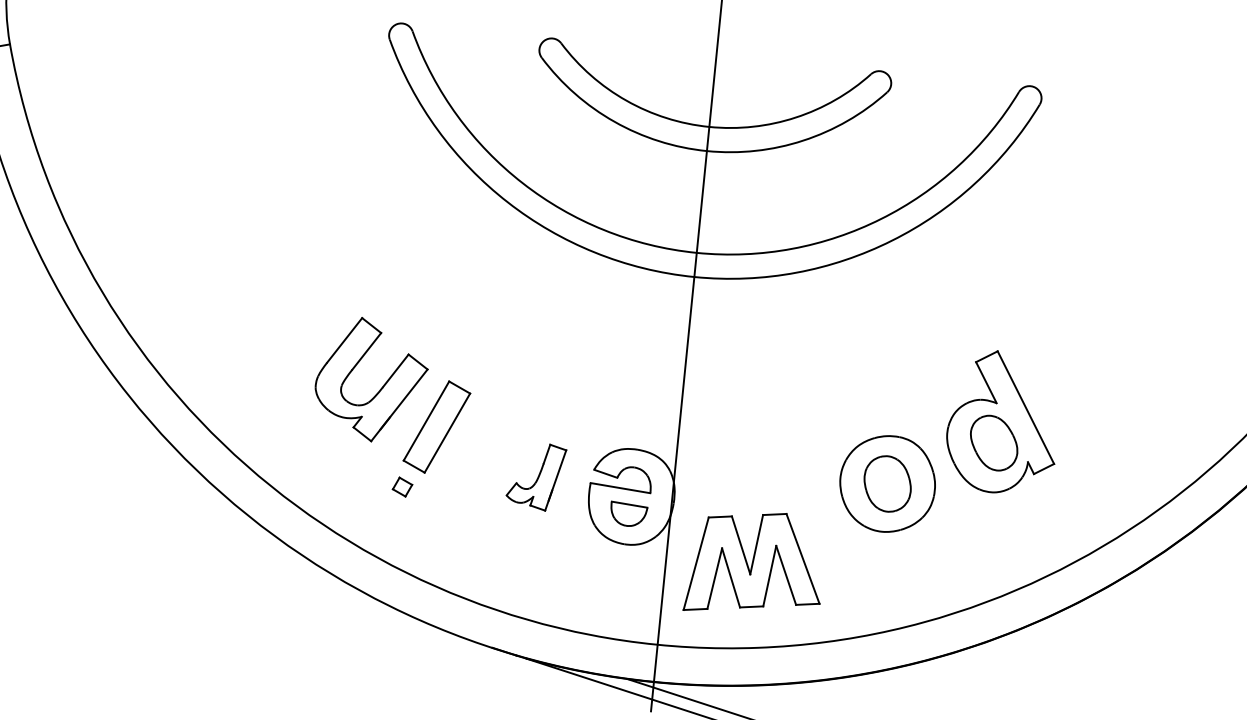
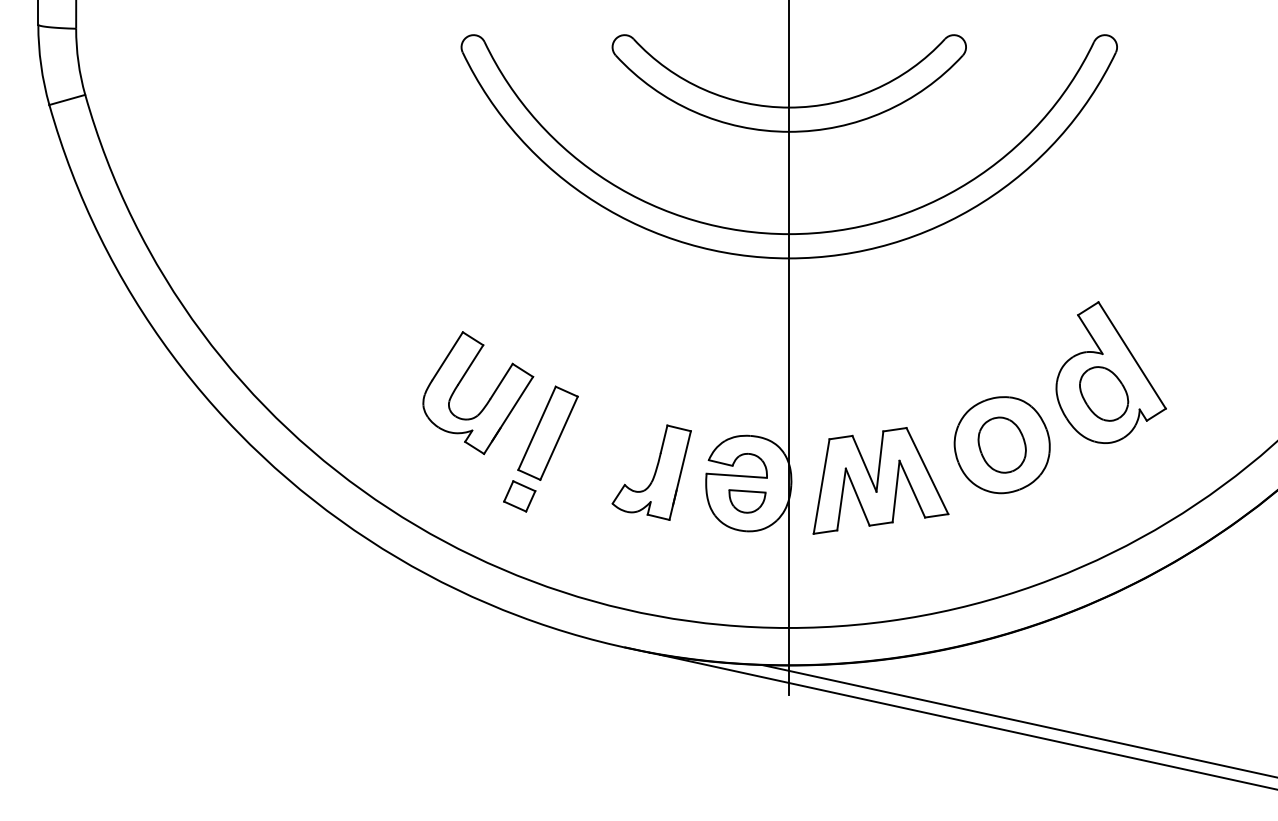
part: (535, 476) -> (651, 472), size x1.43
part: (402, 487) -> (519, 496), size x1.67
part: (755, 563) -> (880, 480), moved

